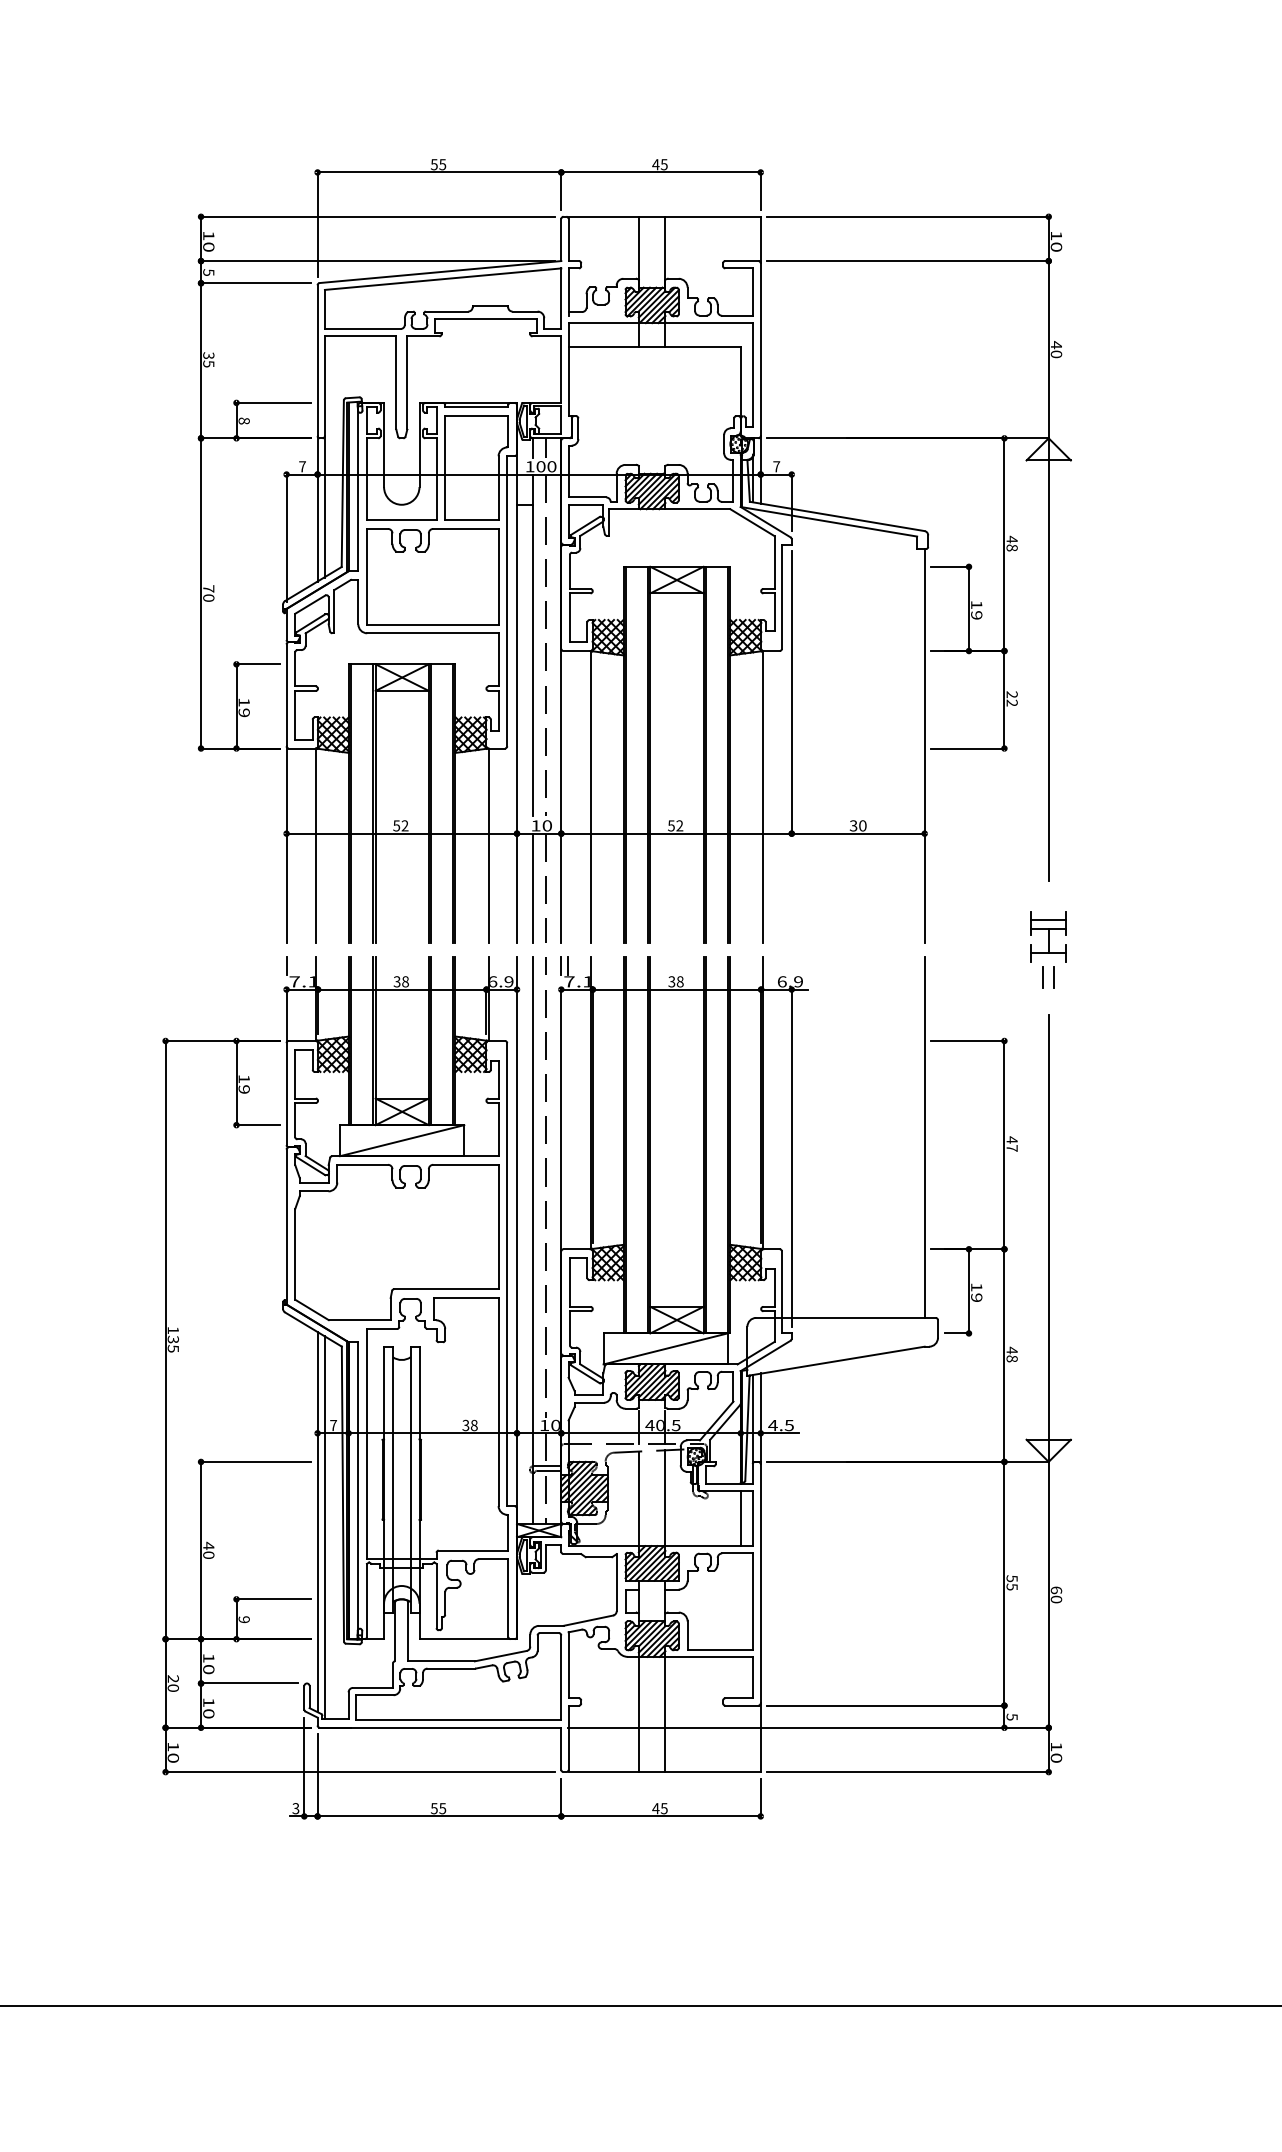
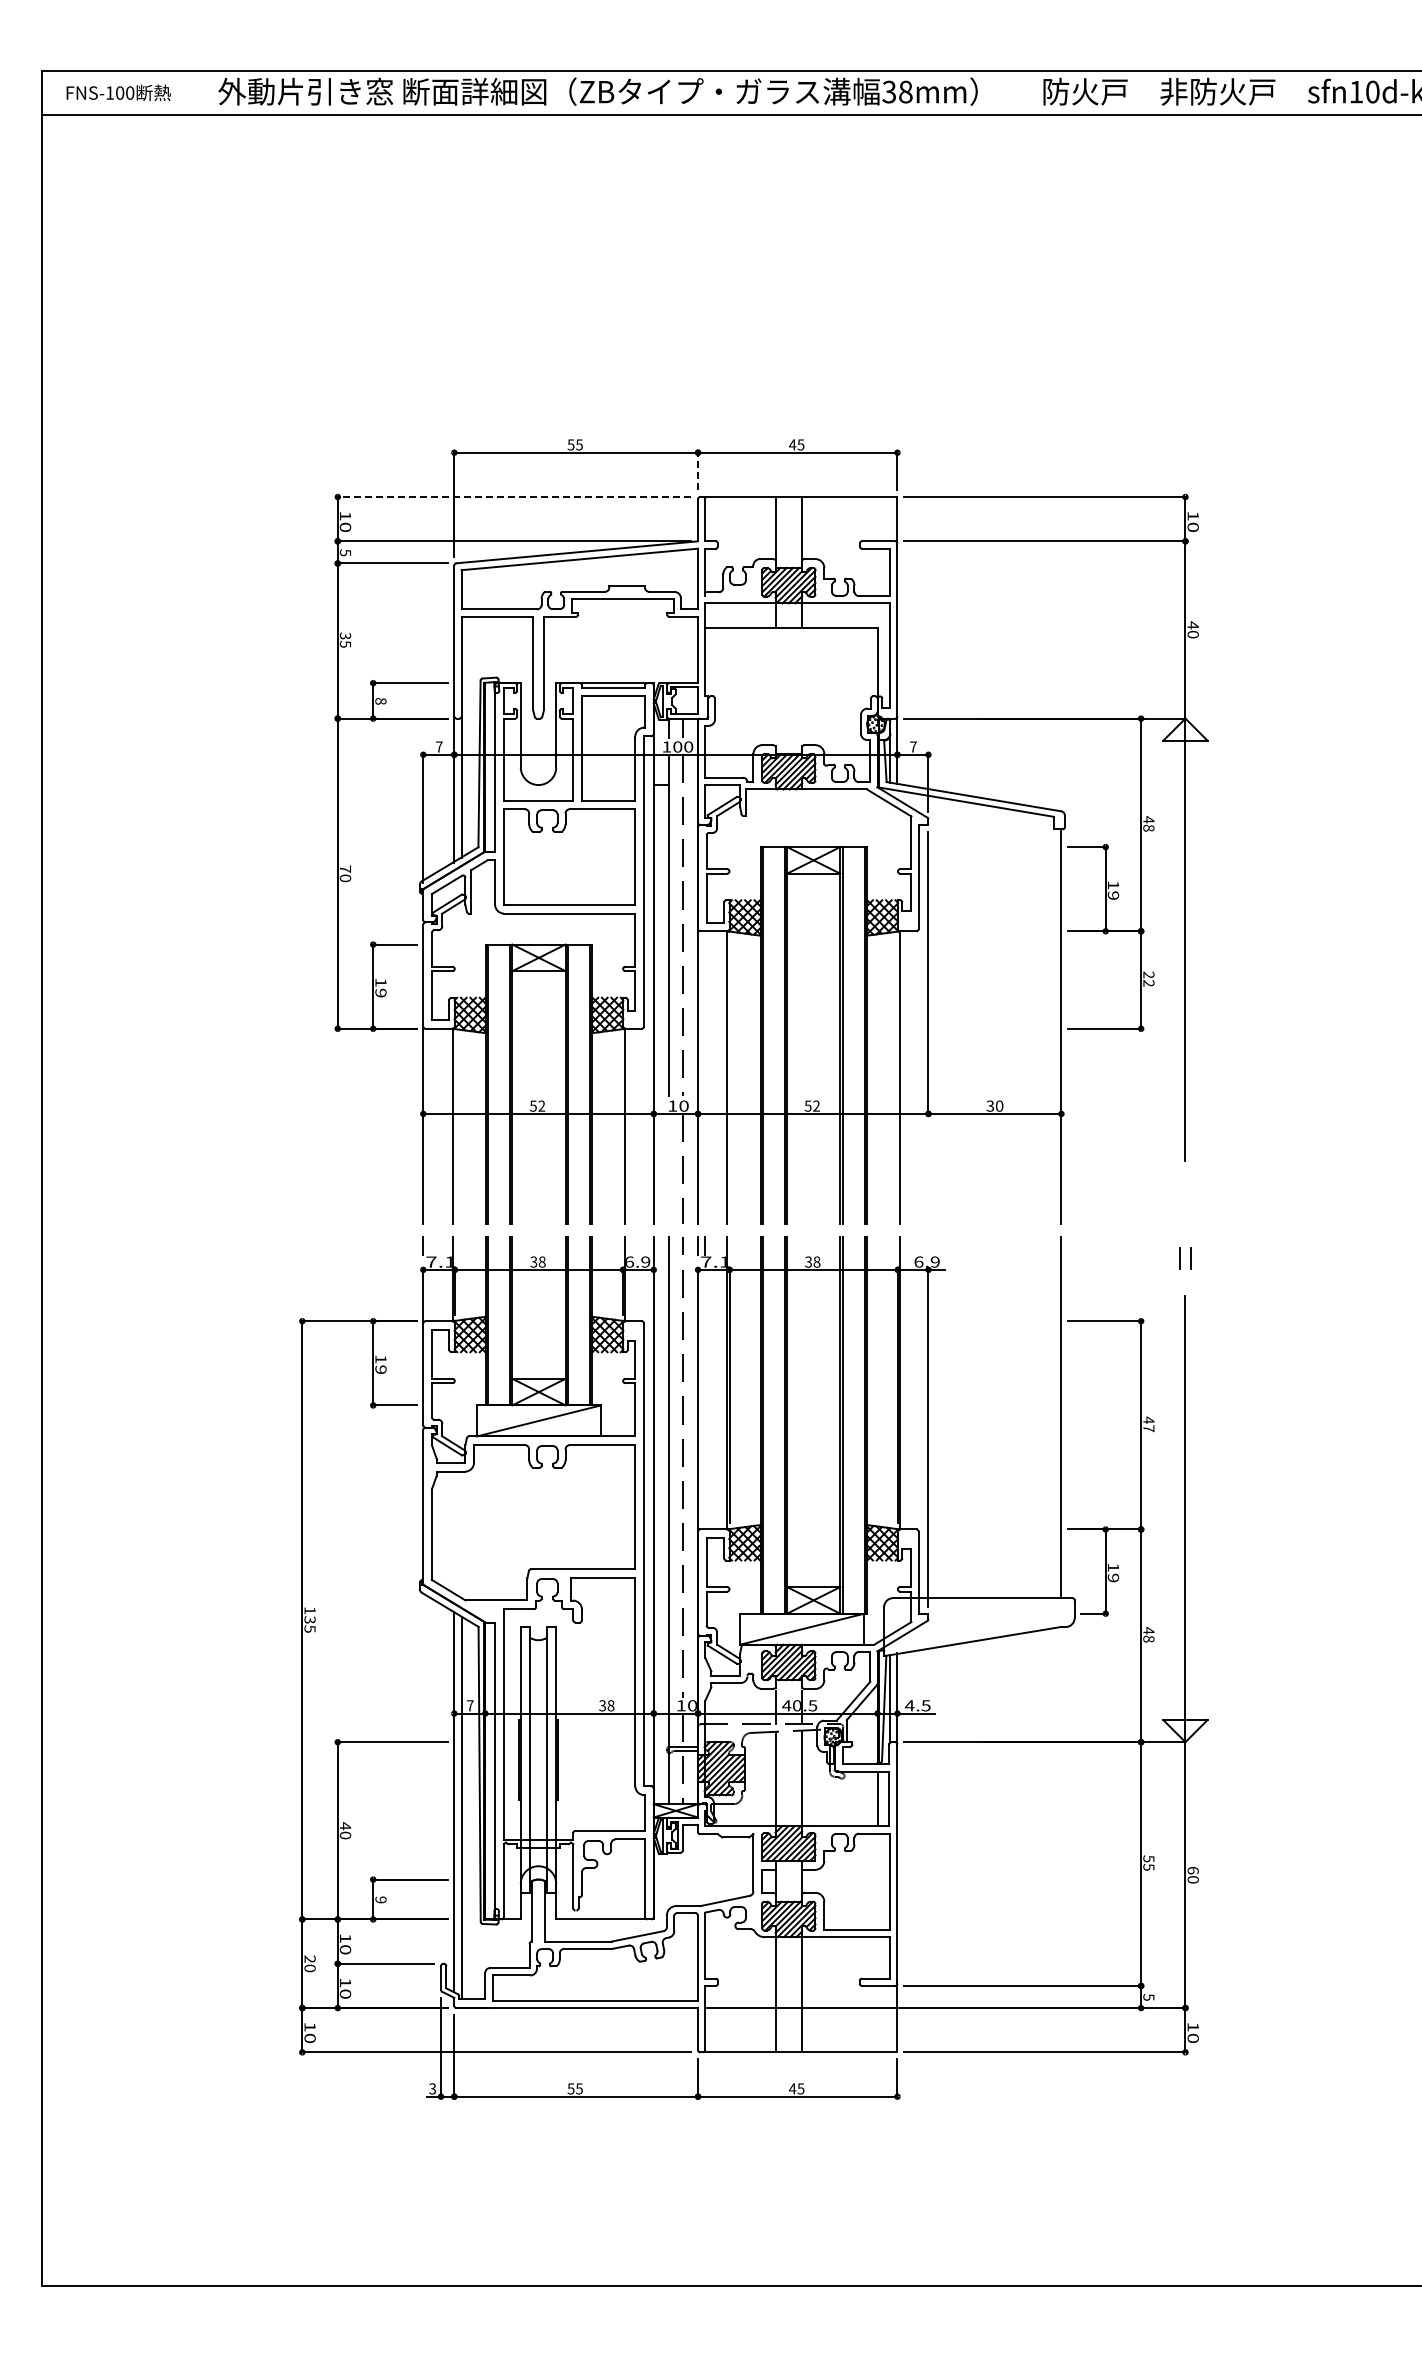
line: (561, 191) -> (698, 471), solid -> dashed
line: (377, 217) -> (514, 497), solid -> dashed
line: (532, 888) -> (669, 1168), removed
part: (1048, 936) -> (1185, 1216), removed

